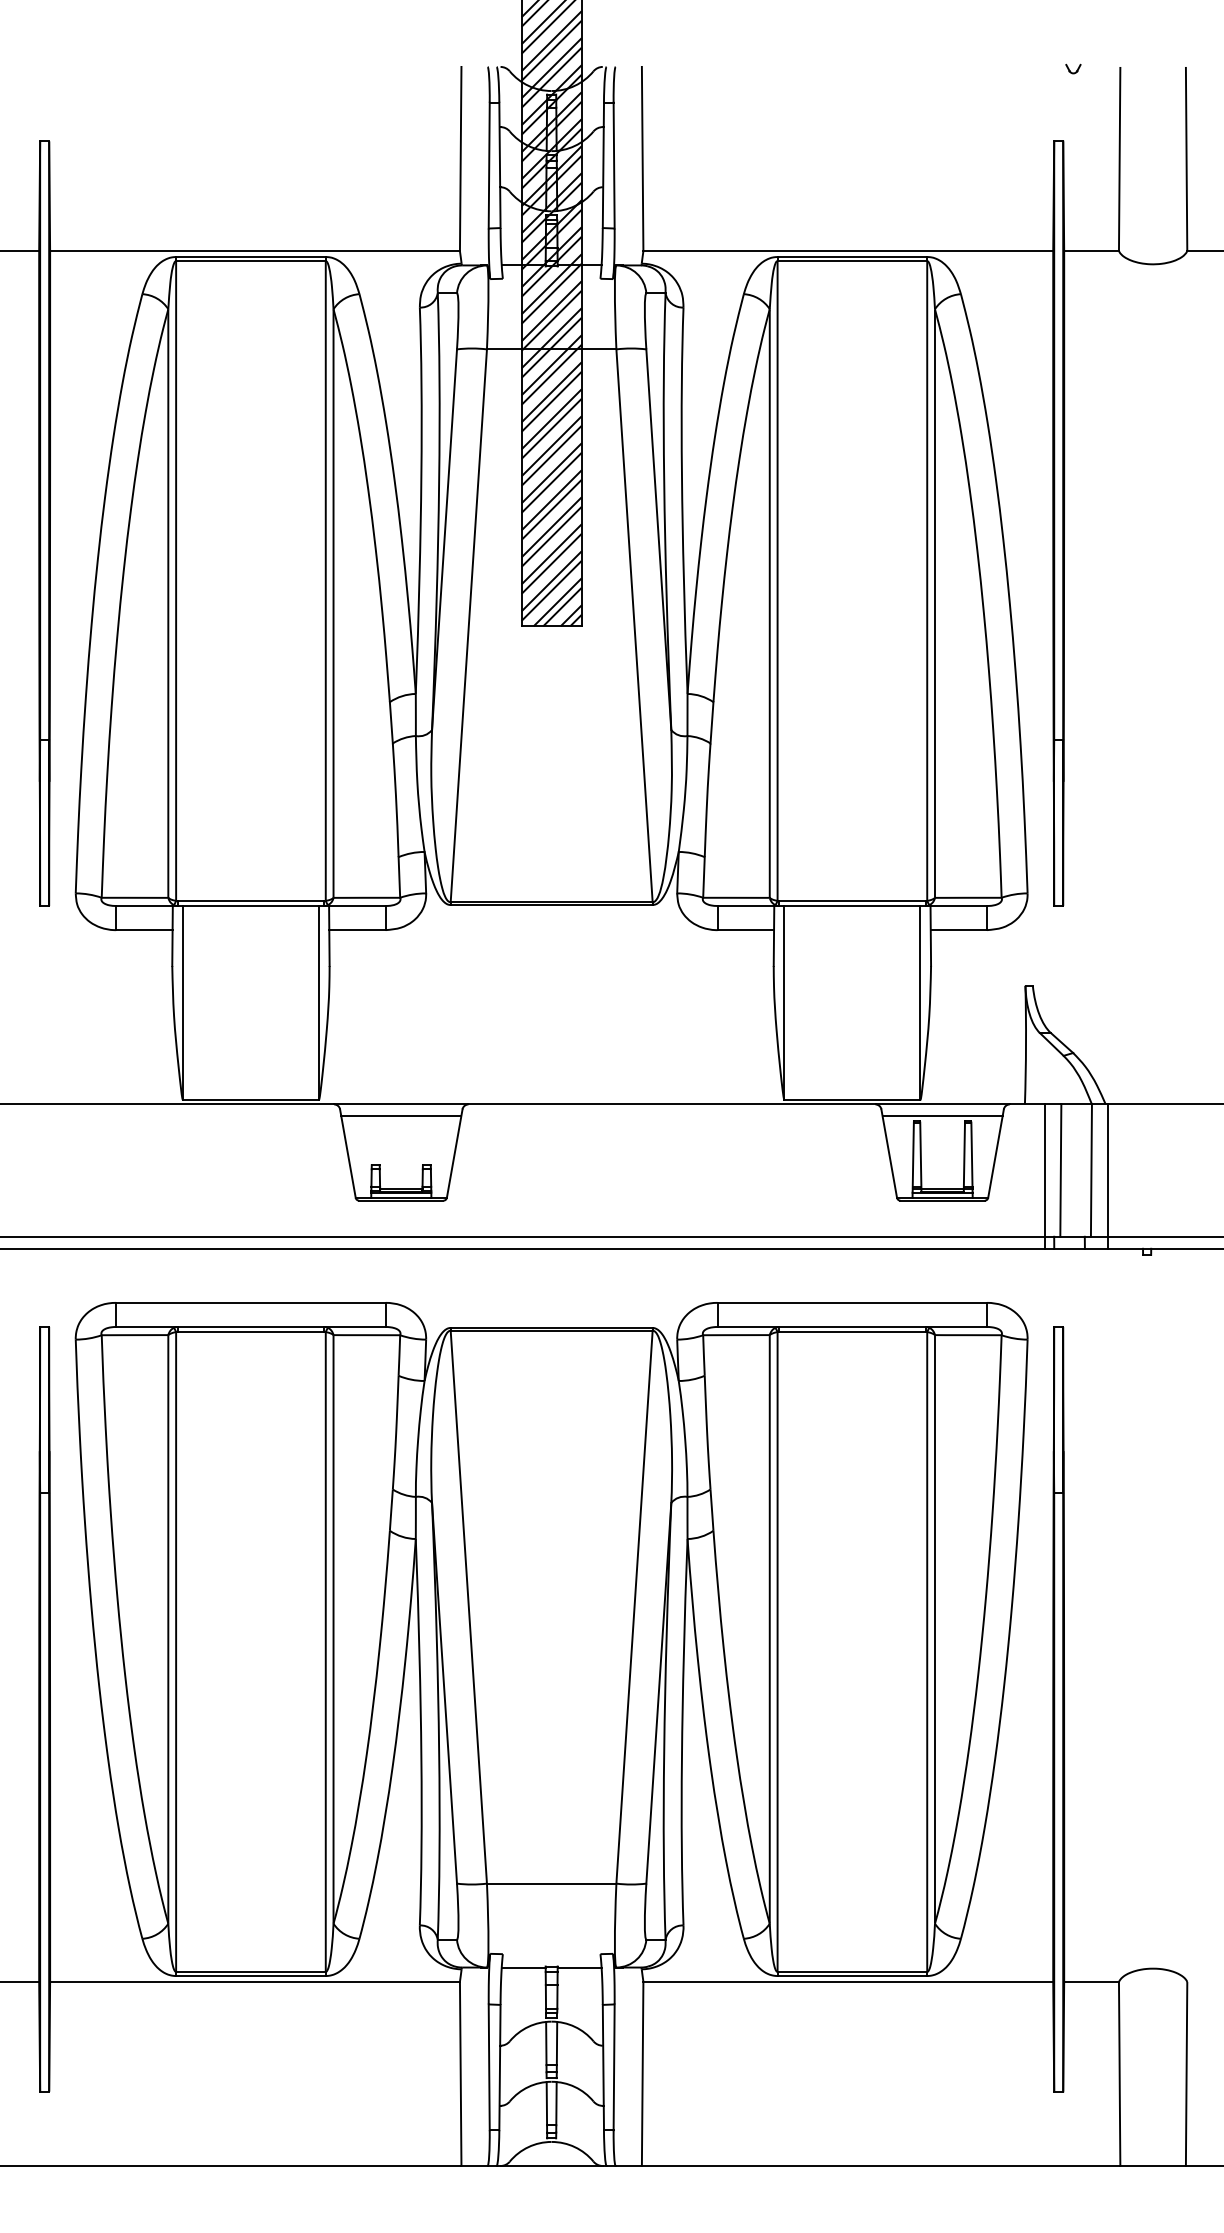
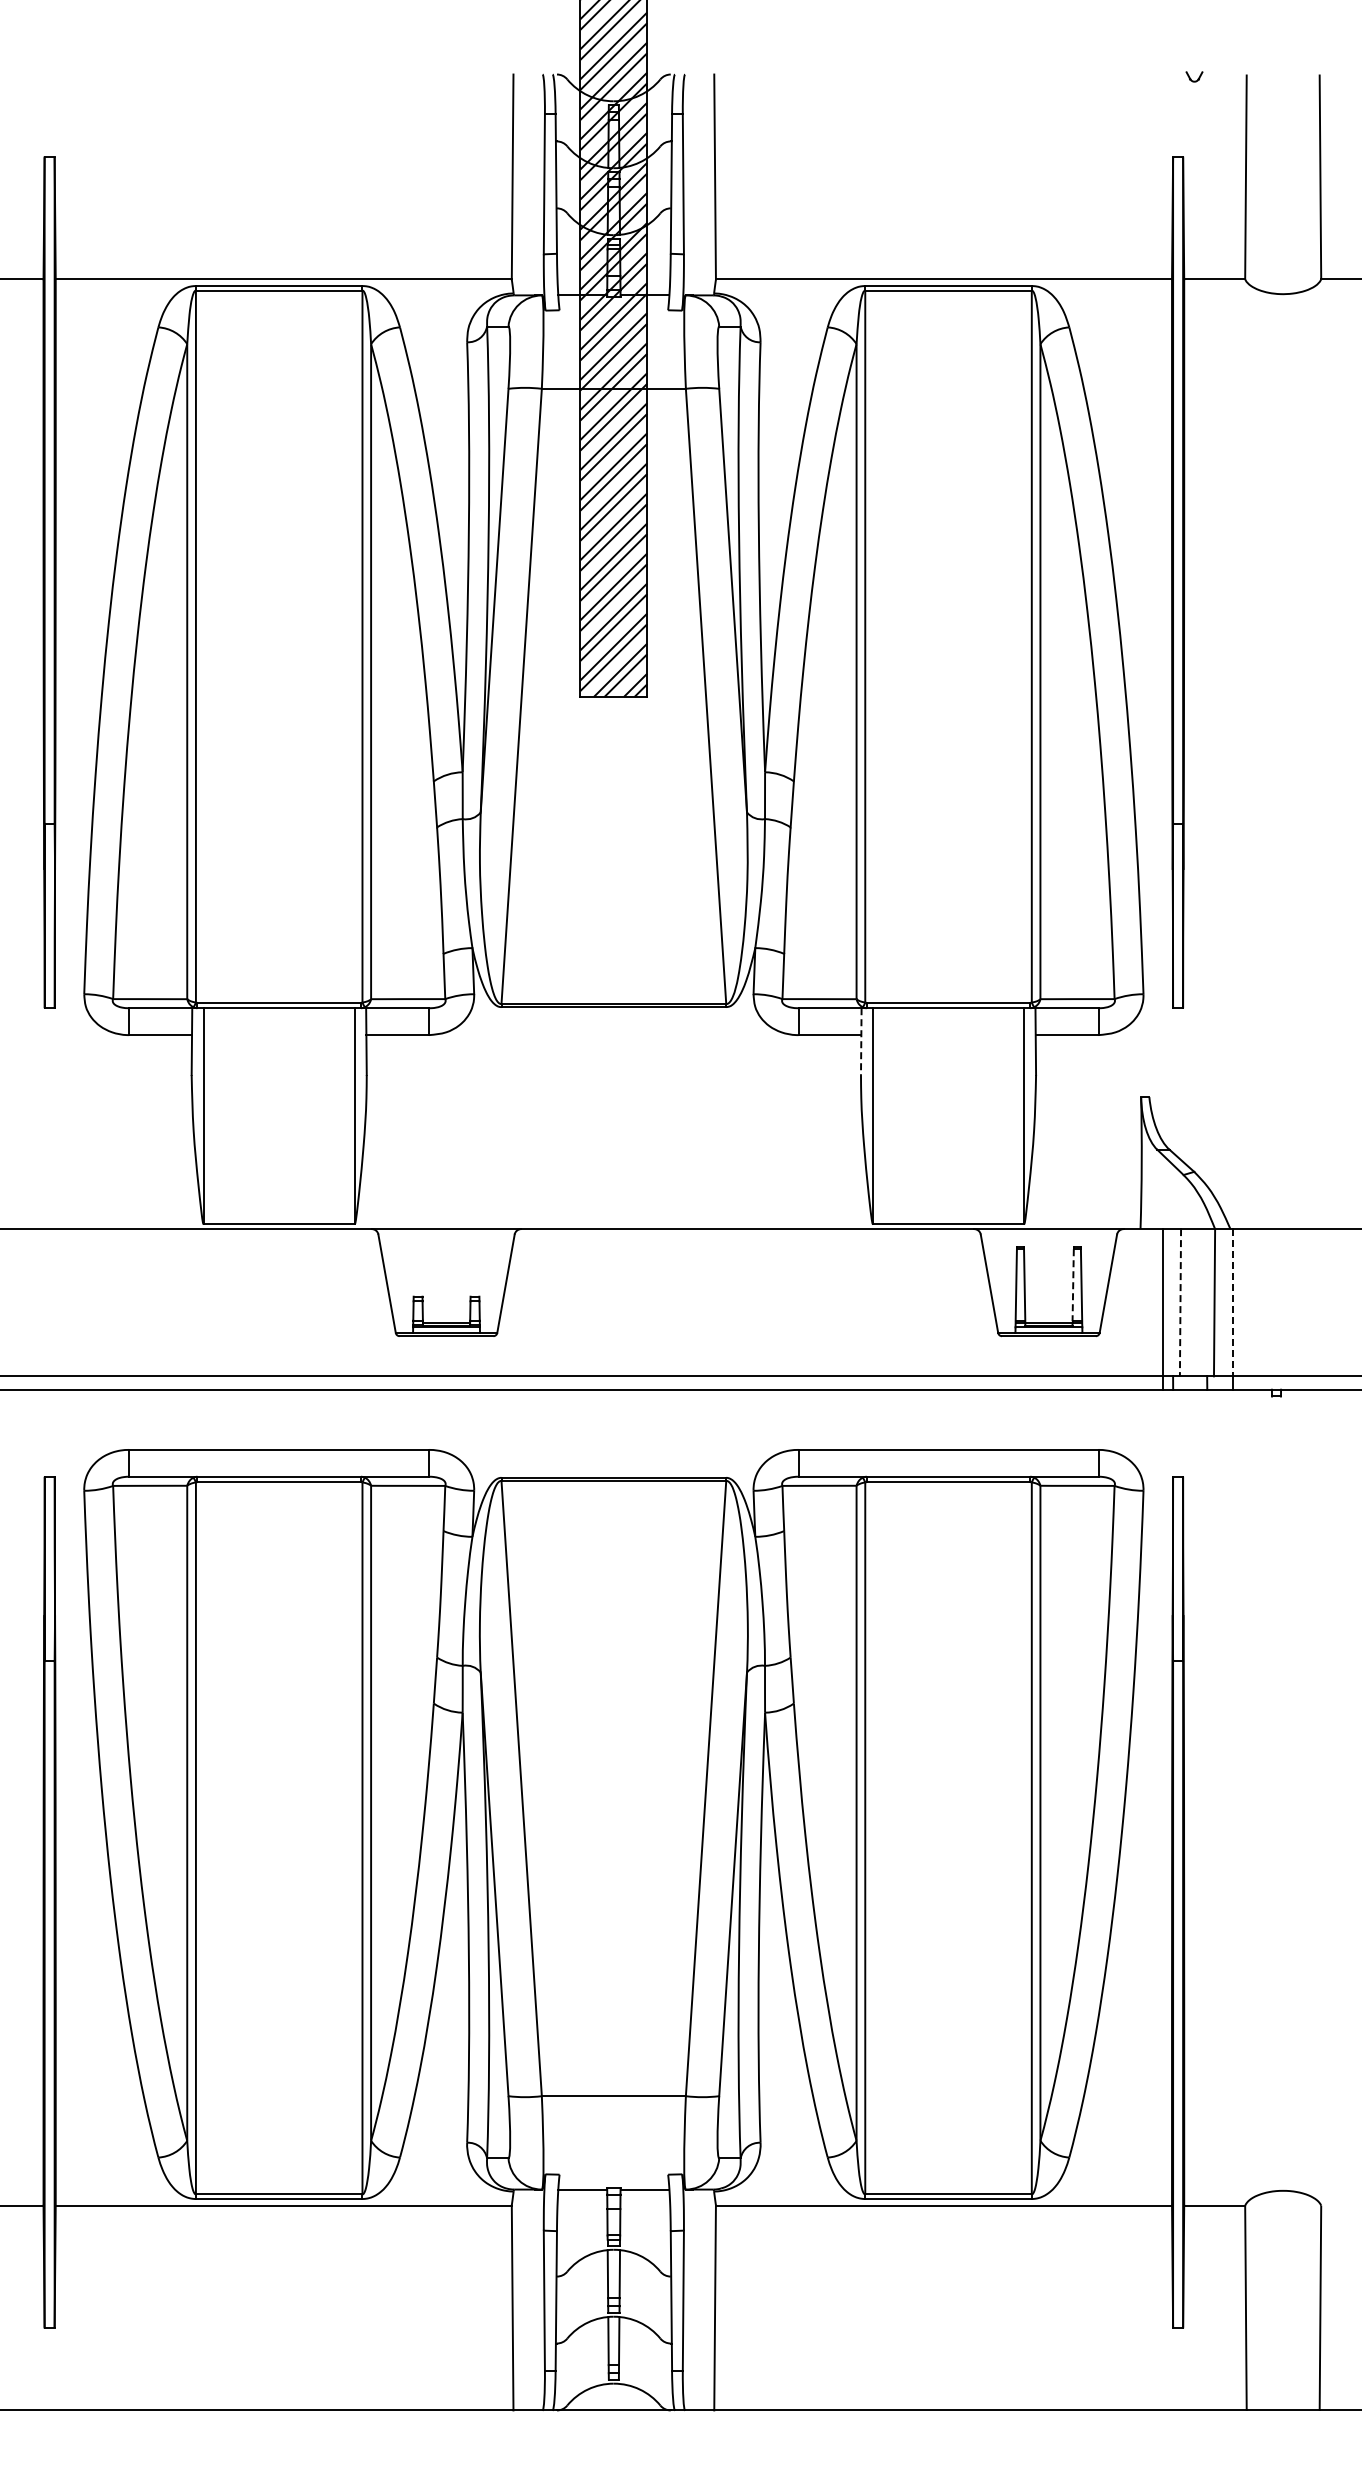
line: (774, 936) -> (861, 1042), solid -> dashed
line: (401, 1116) -> (446, 1242), removed
line: (942, 1116) -> (1048, 1242), removed
line: (964, 1155) -> (1073, 1285), solid -> dashed
line: (1060, 1170) -> (1180, 1302), solid -> dashed
line: (1108, 1170) -> (1233, 1302), solid -> dashed

